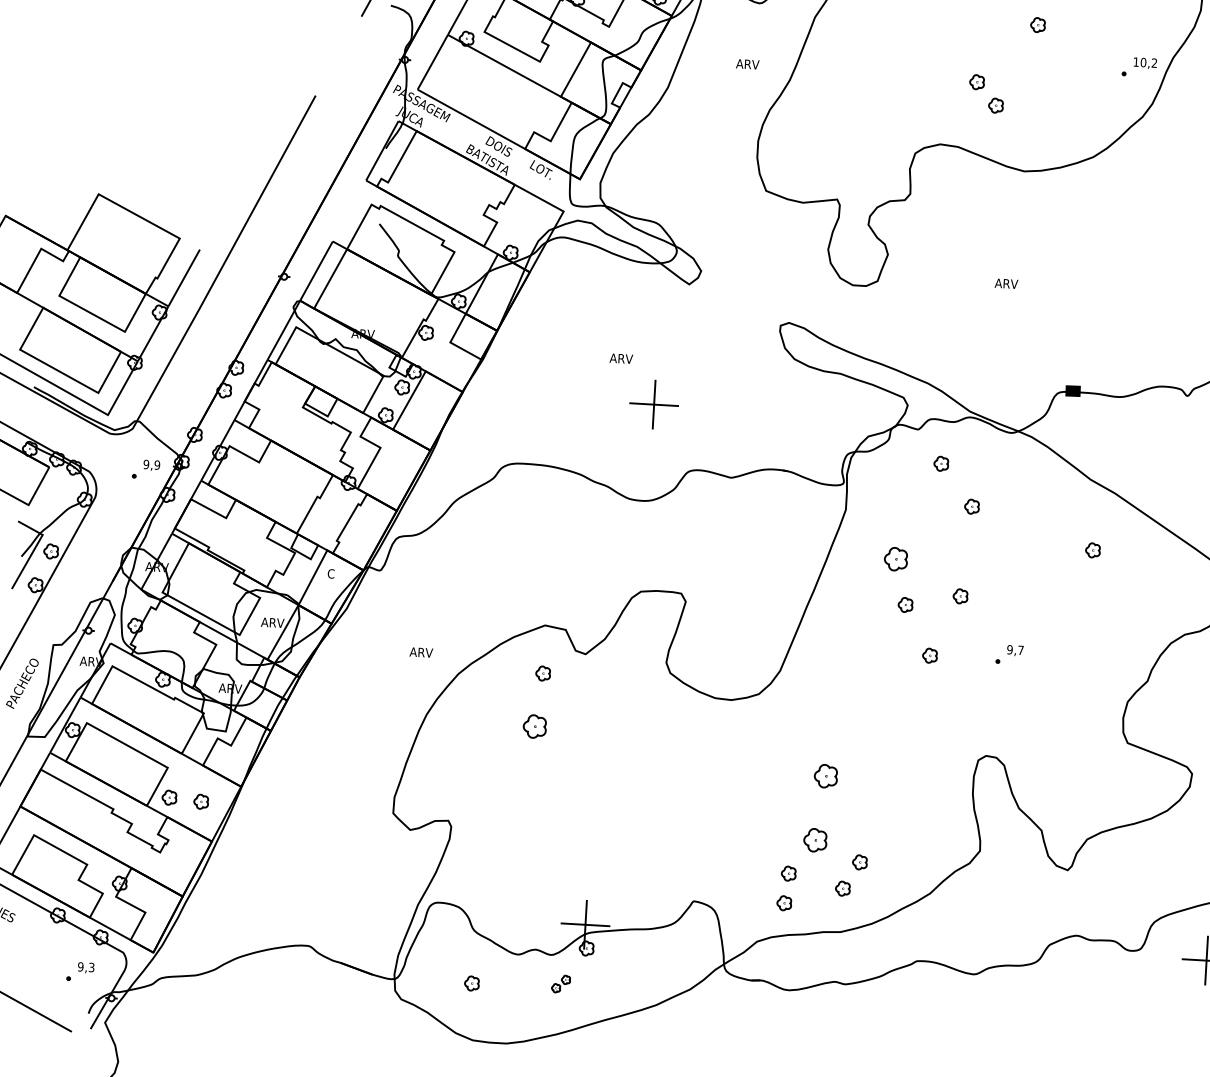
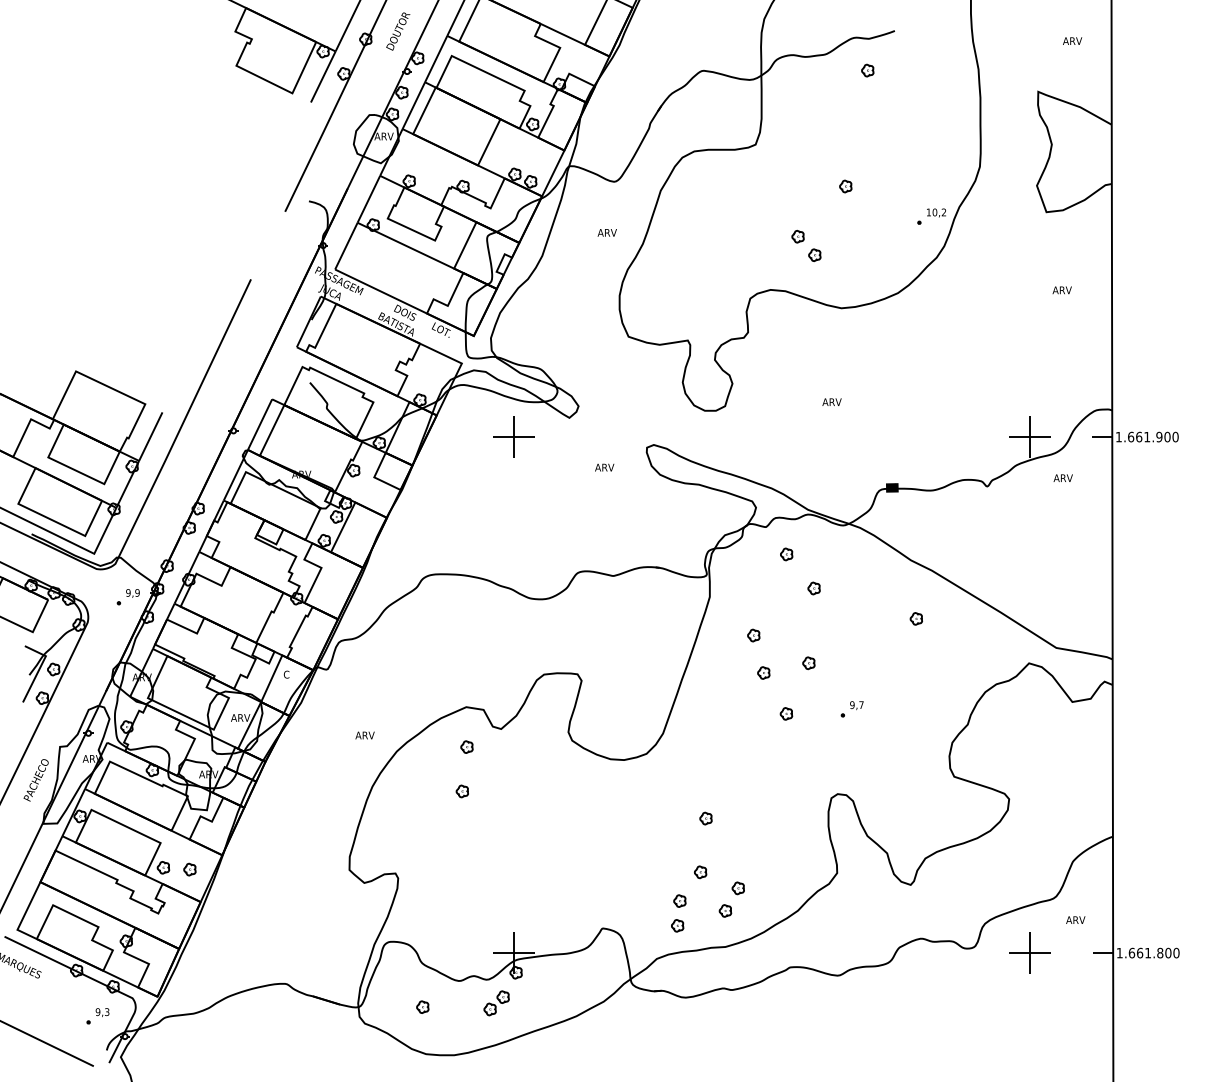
text: (621, 358) -> (604, 467), moved
part: (653, 403) -> (513, 436), moved
part: (895, 559) -> (753, 635), size x0.62
part: (533, 726) -> (461, 791), size x0.62
part: (825, 776) -> (705, 818), size x0.62
part: (815, 840) -> (700, 872), size x0.62
part: (560, 984) -> (496, 1003), size x1.67

